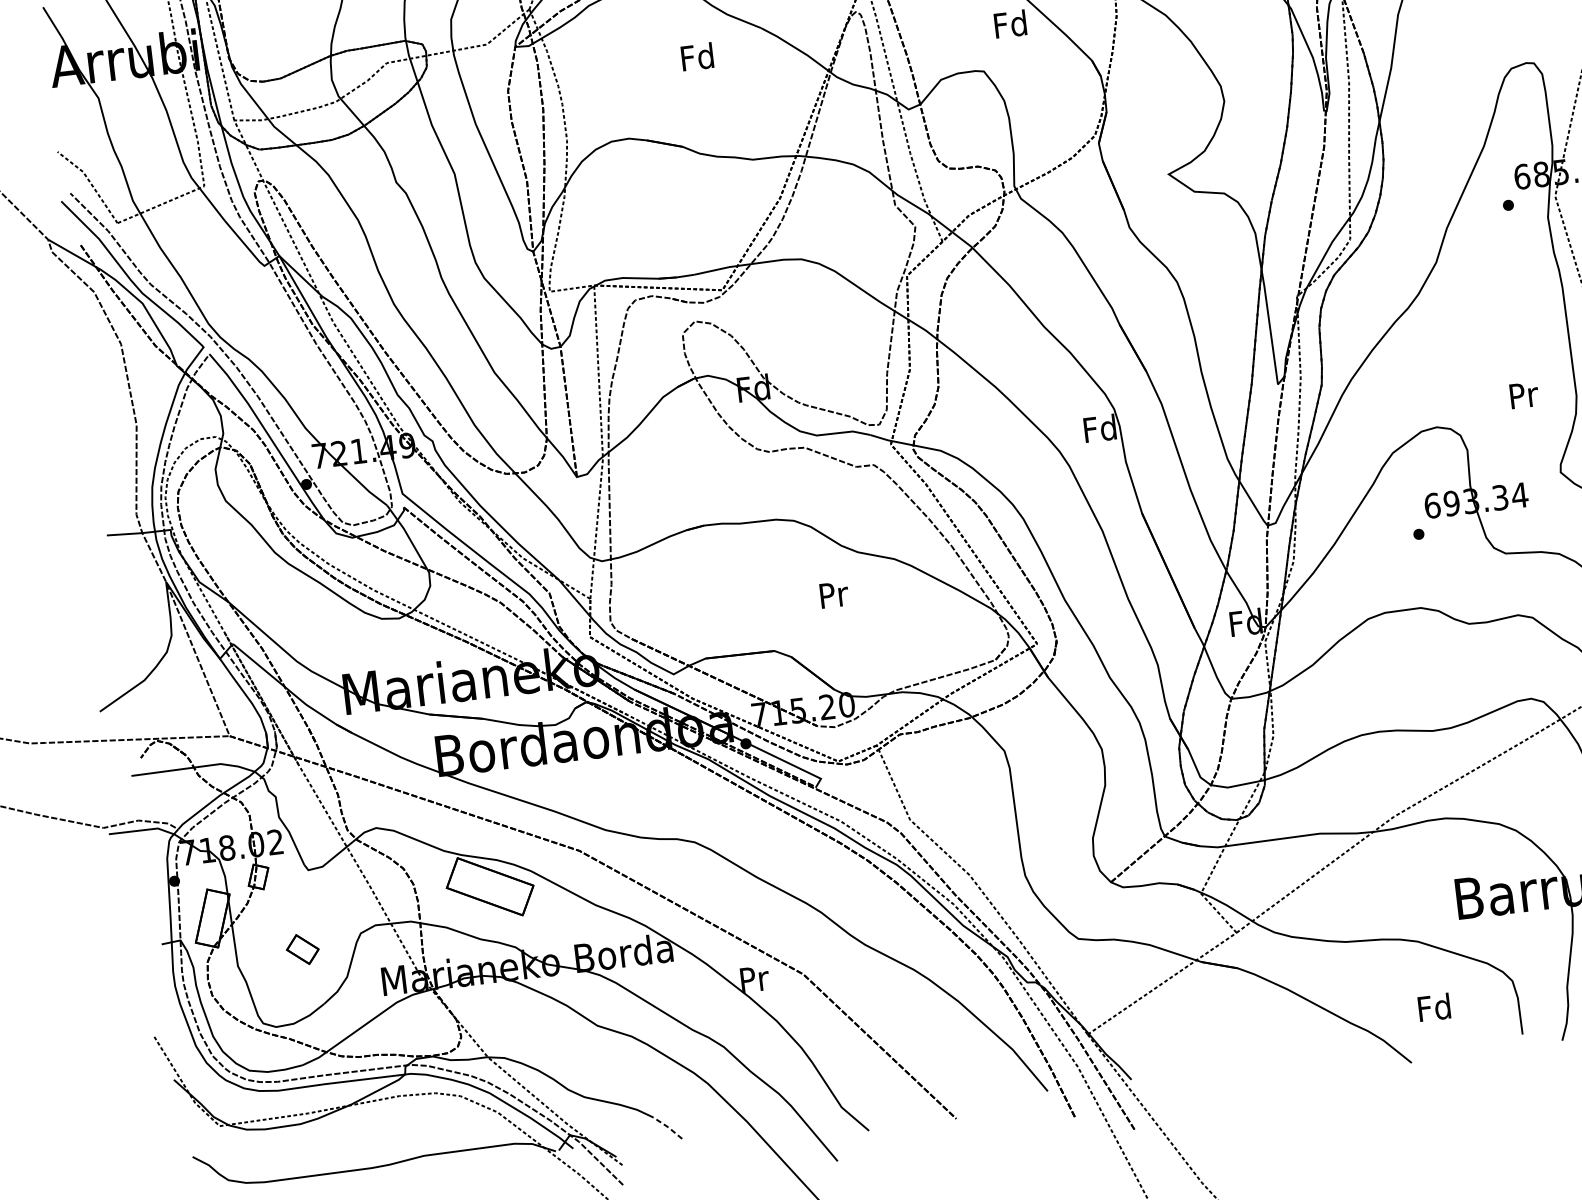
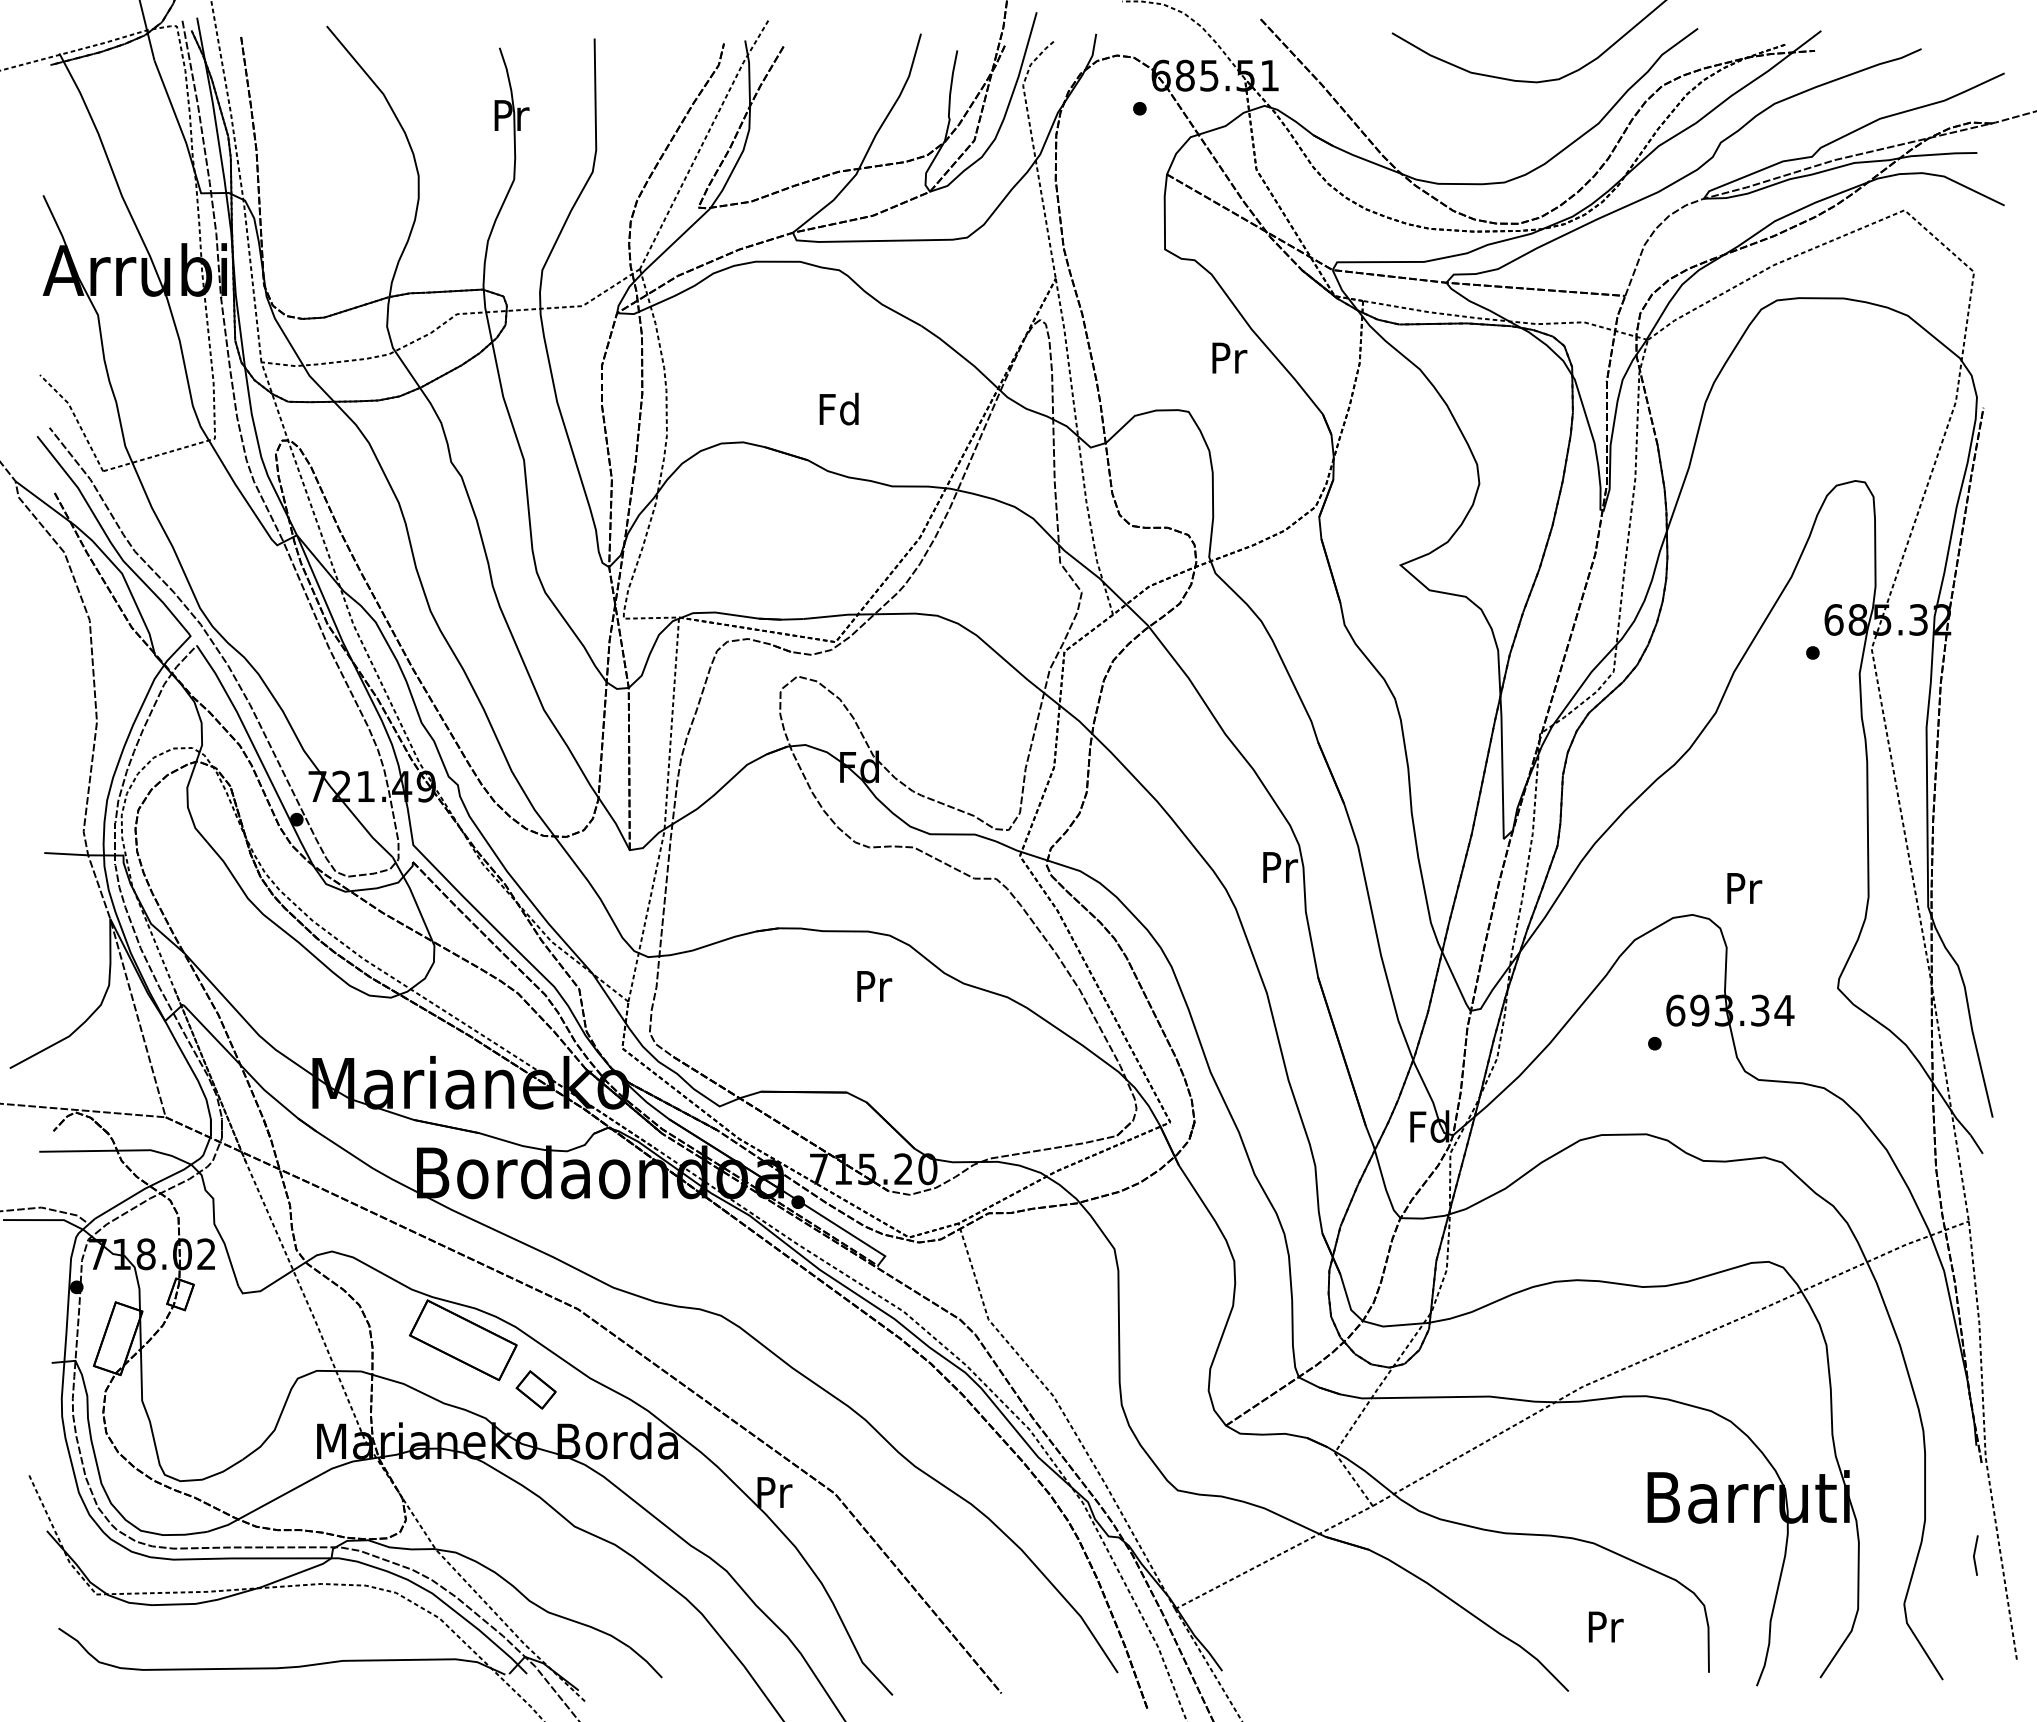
text: (1009, 24) -> (1227, 357), Fd -> Pr
text: (696, 56) -> (838, 408), moved
text: (1524, 395) -> (1744, 888), moved
text: (1099, 428) -> (1278, 866), Fd -> Pr
text: (834, 594) -> (874, 986), moved
part: (302, 949) -> (535, 1389), moved
text: (1434, 1007) -> (1604, 1626), Fd -> Pr
line: (668, 1127) -> (646, 1661), dashed -> solid

